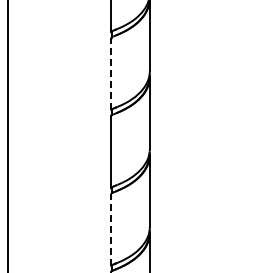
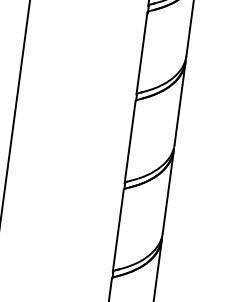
line: (111, 73) -> (142, 52), dashed -> solid
line: (111, 229) -> (118, 230), dashed -> solid

